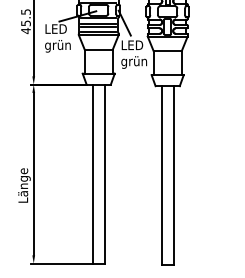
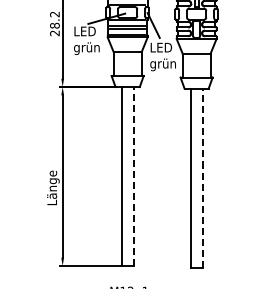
text: (25, 21) -> (54, 23), 45.5 -> 28.2
line: (104, 174) -> (133, 176), solid -> dashed
line: (173, 175) -> (202, 177), solid -> dashed

